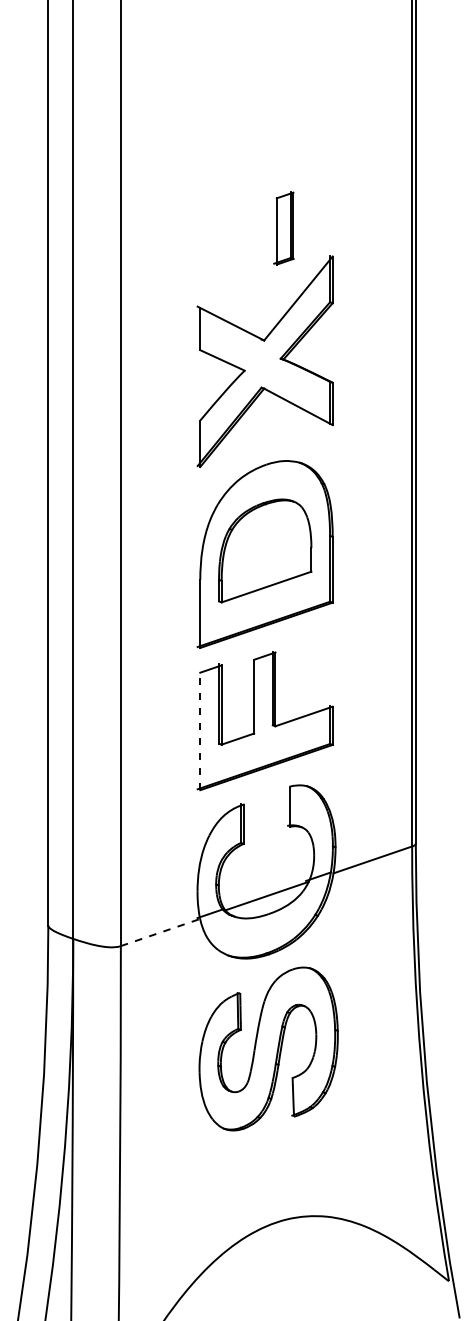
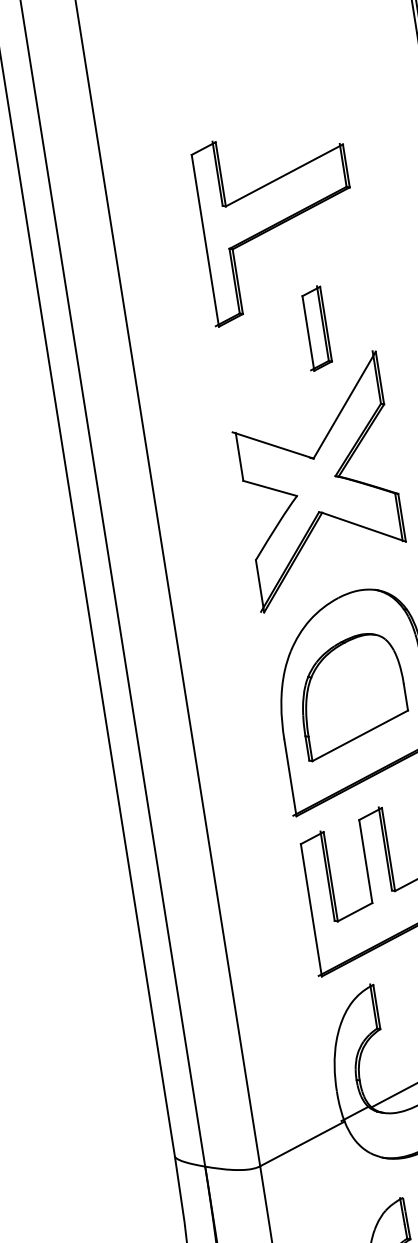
part: (264, 132) -> (276, 224), added
line: (200, 731) -> (311, 910), dashed -> solid
line: (160, 932) -> (302, 1143), dashed -> solid

